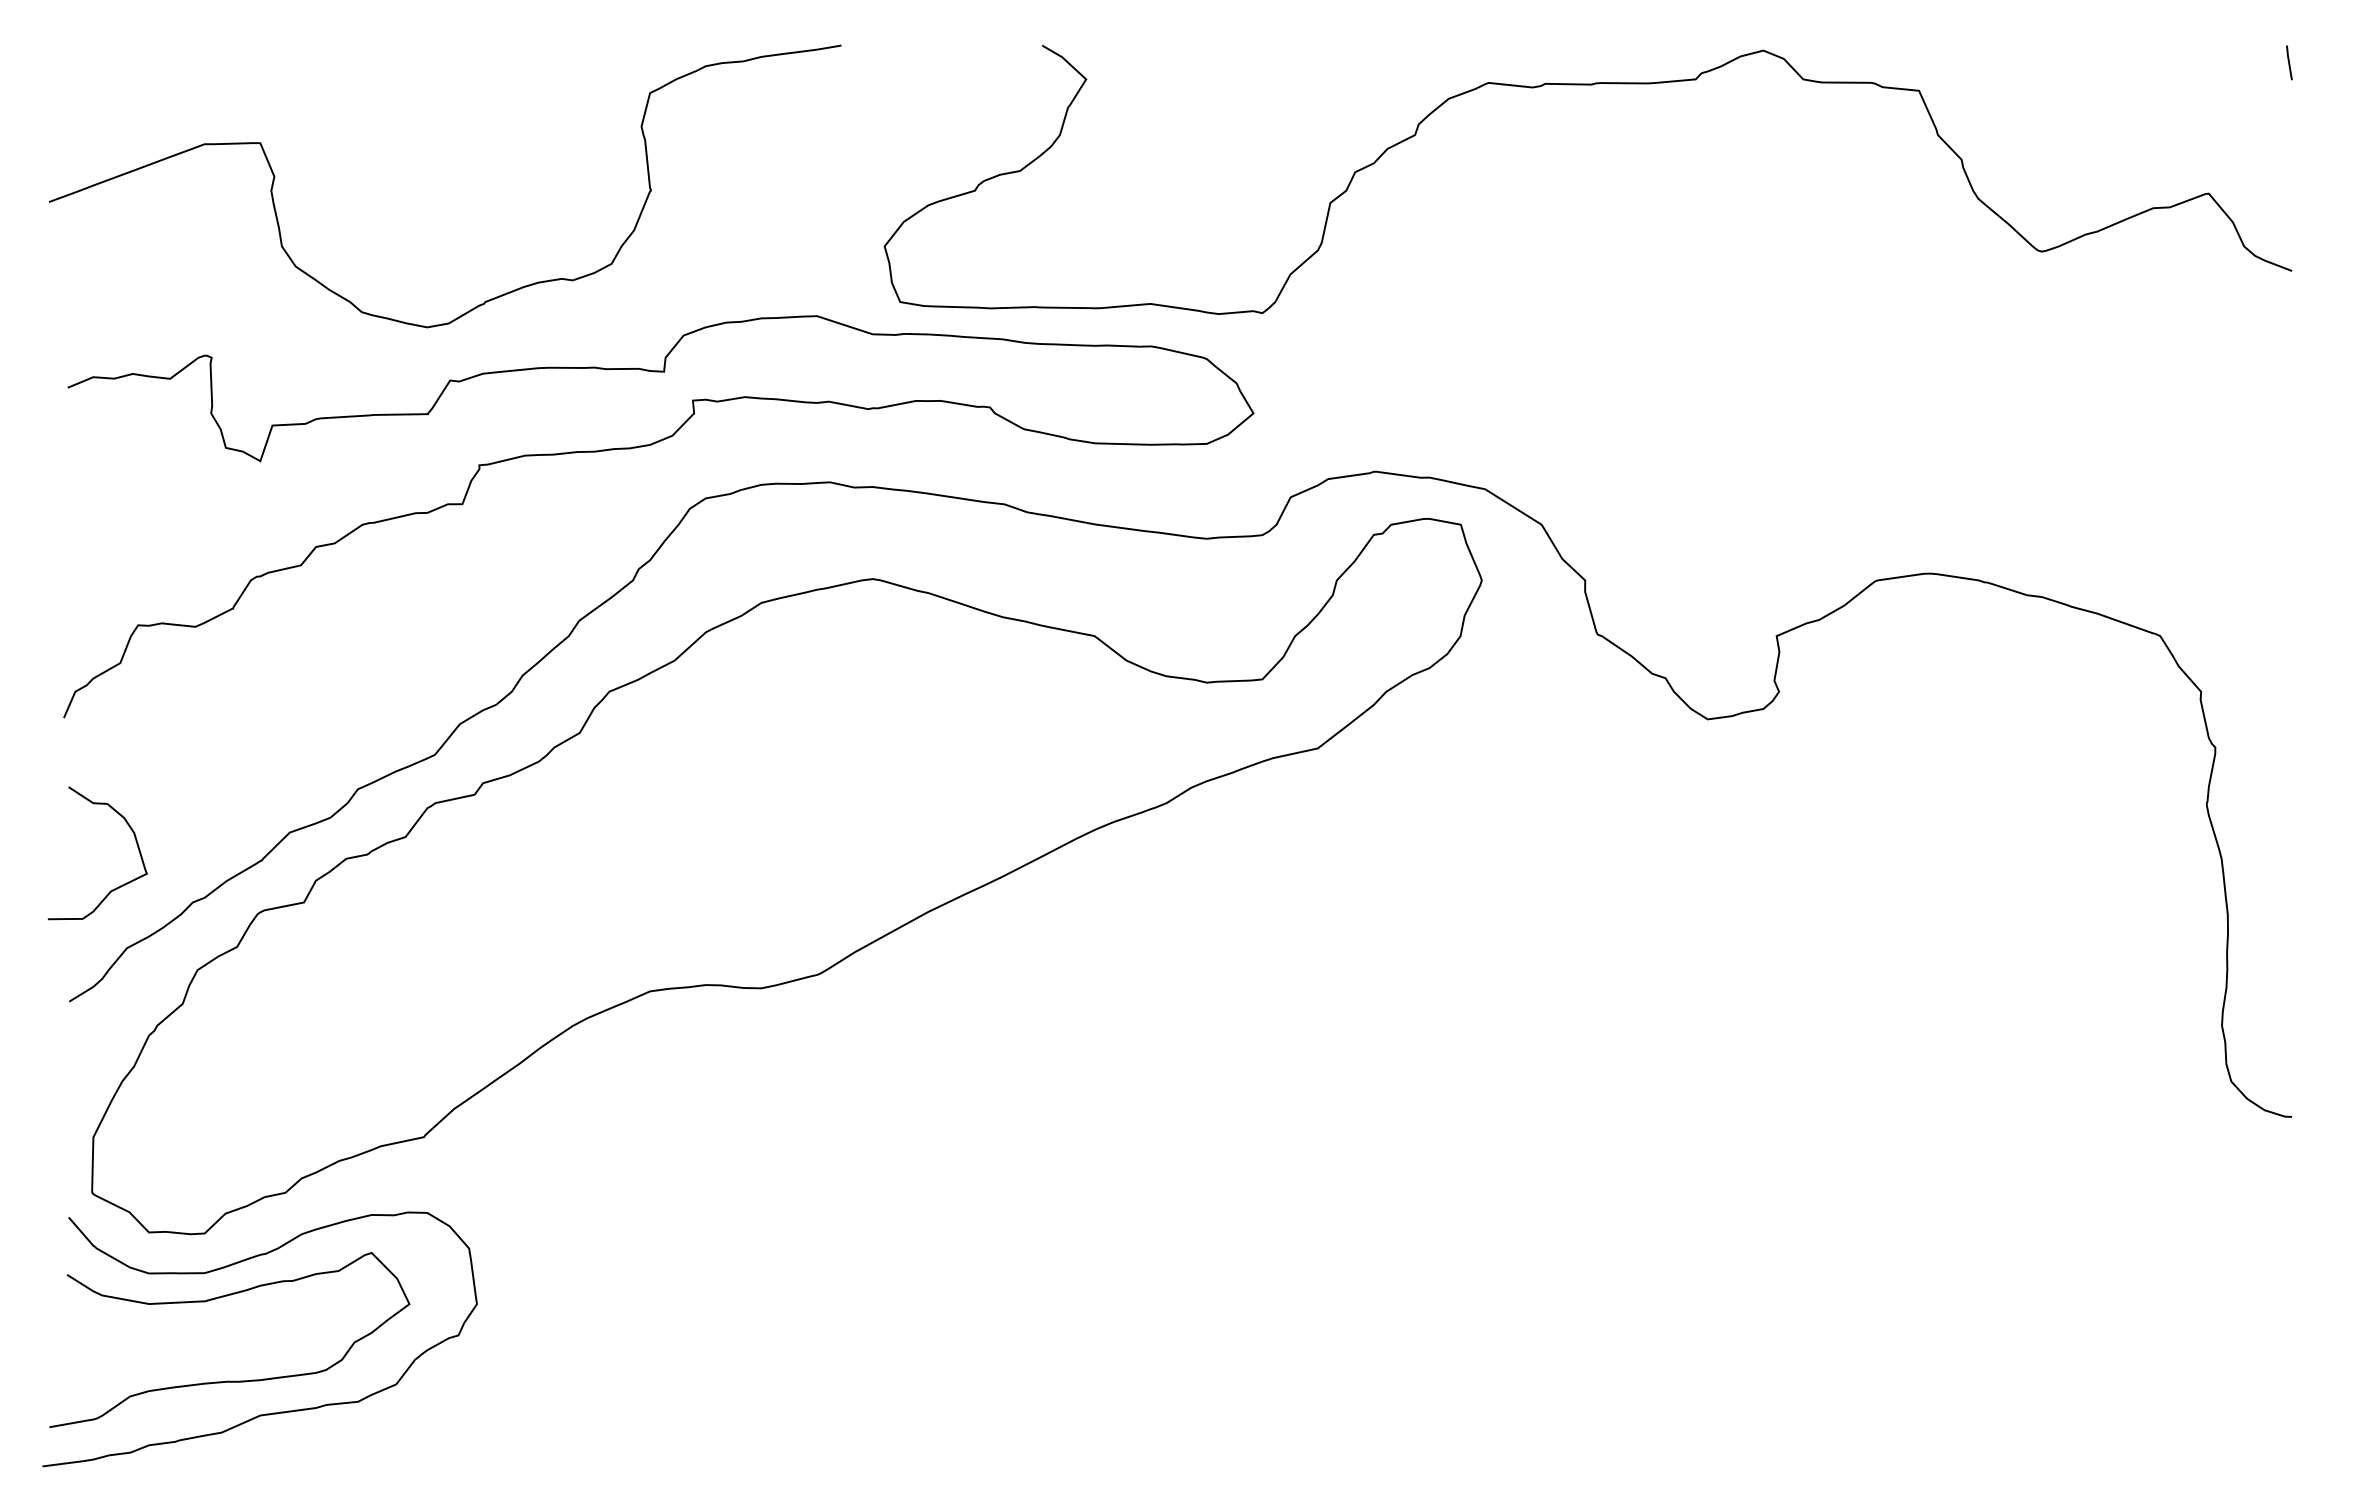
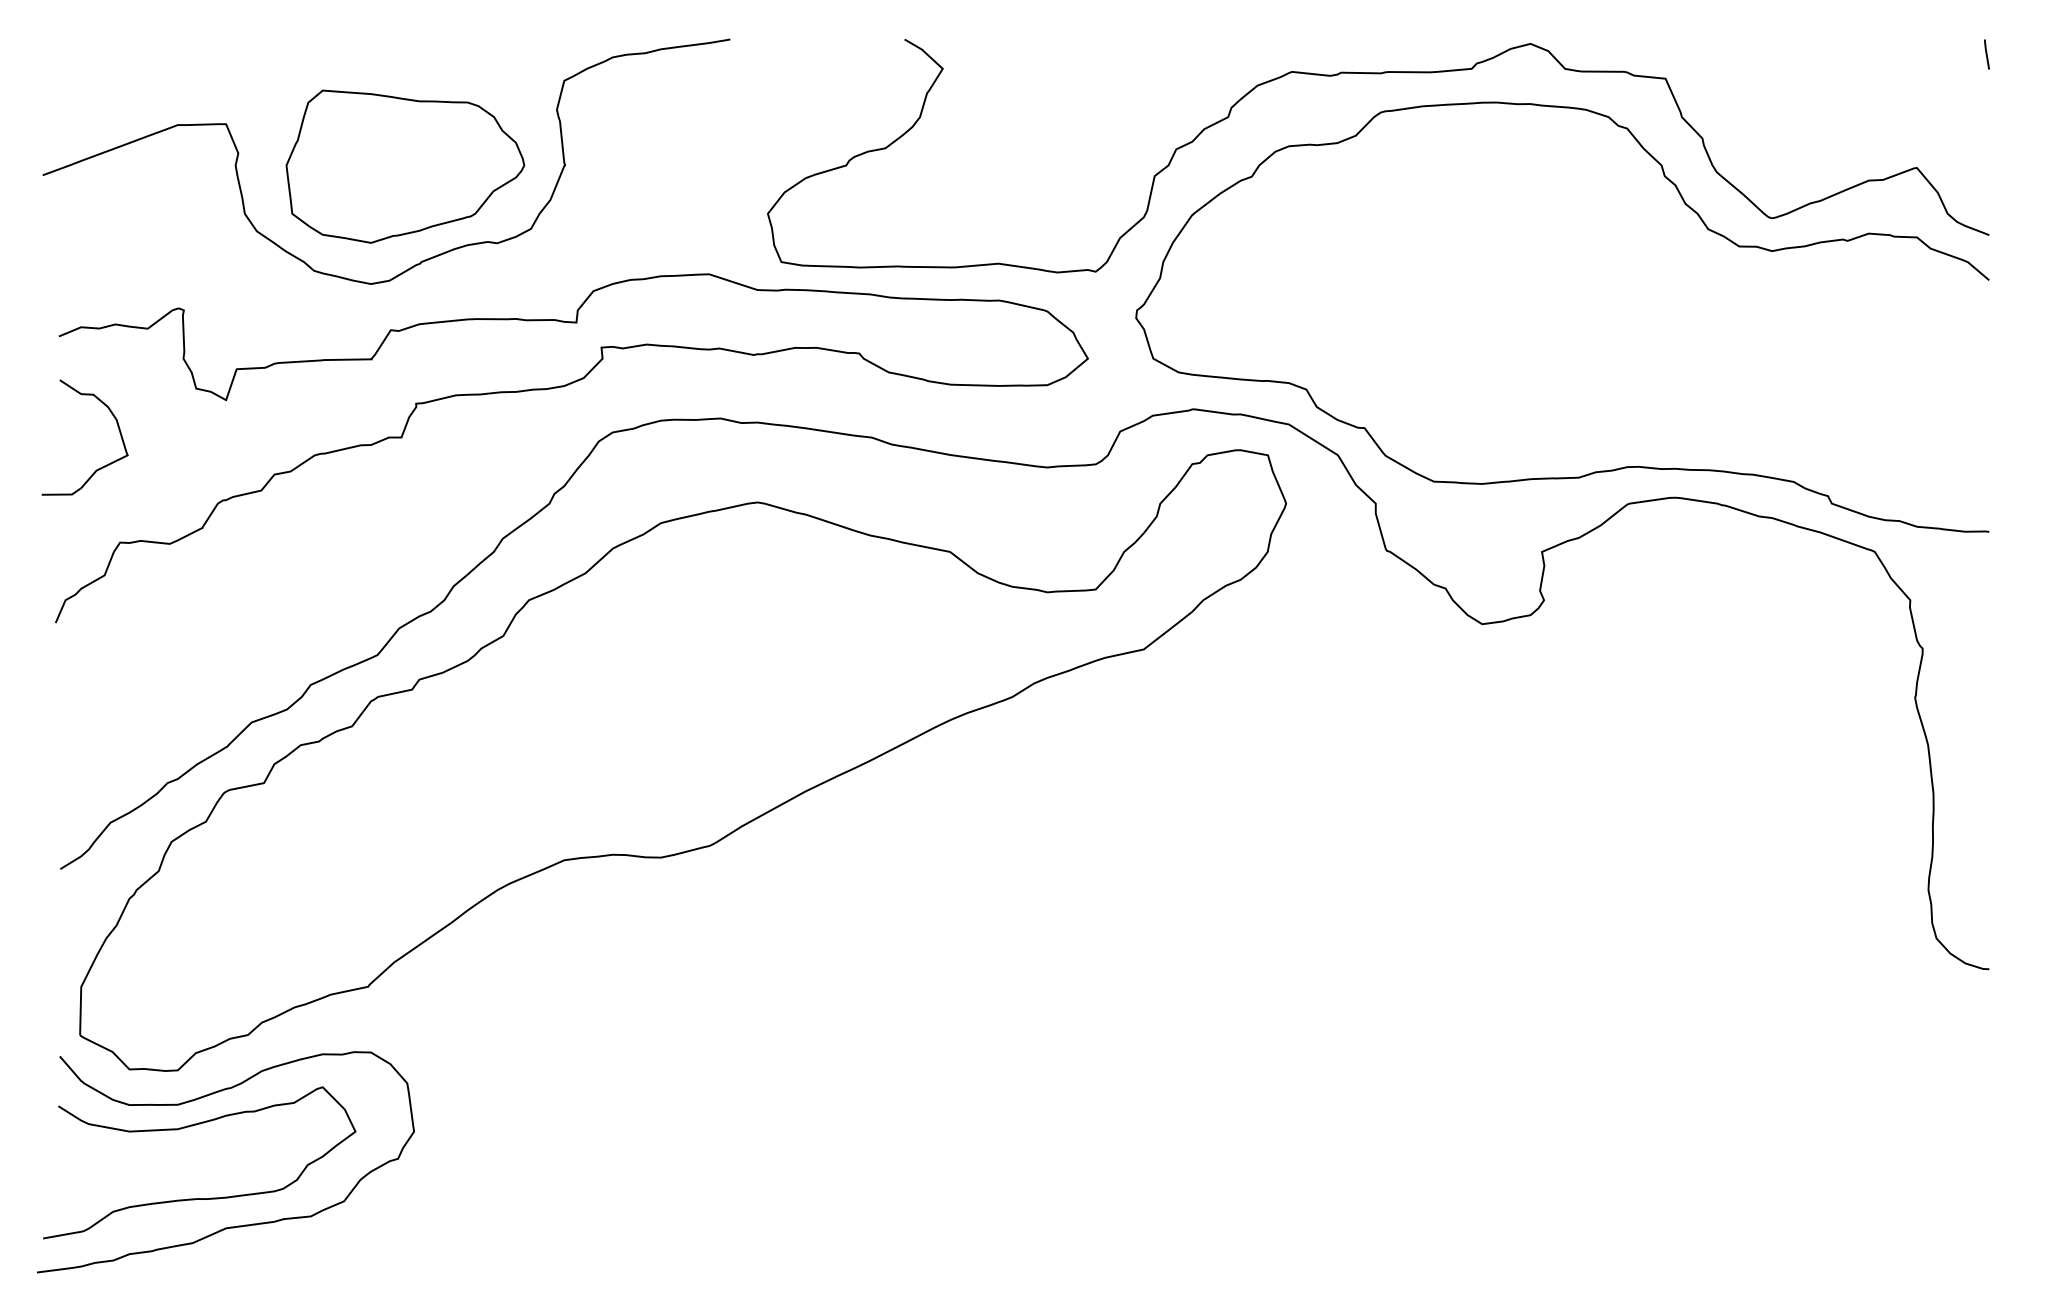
part: (466, 191) -> (405, 166), added
curve: (1837, 543) -> (1594, 471), added
curve: (114, 888) -> (99, 468), moved

